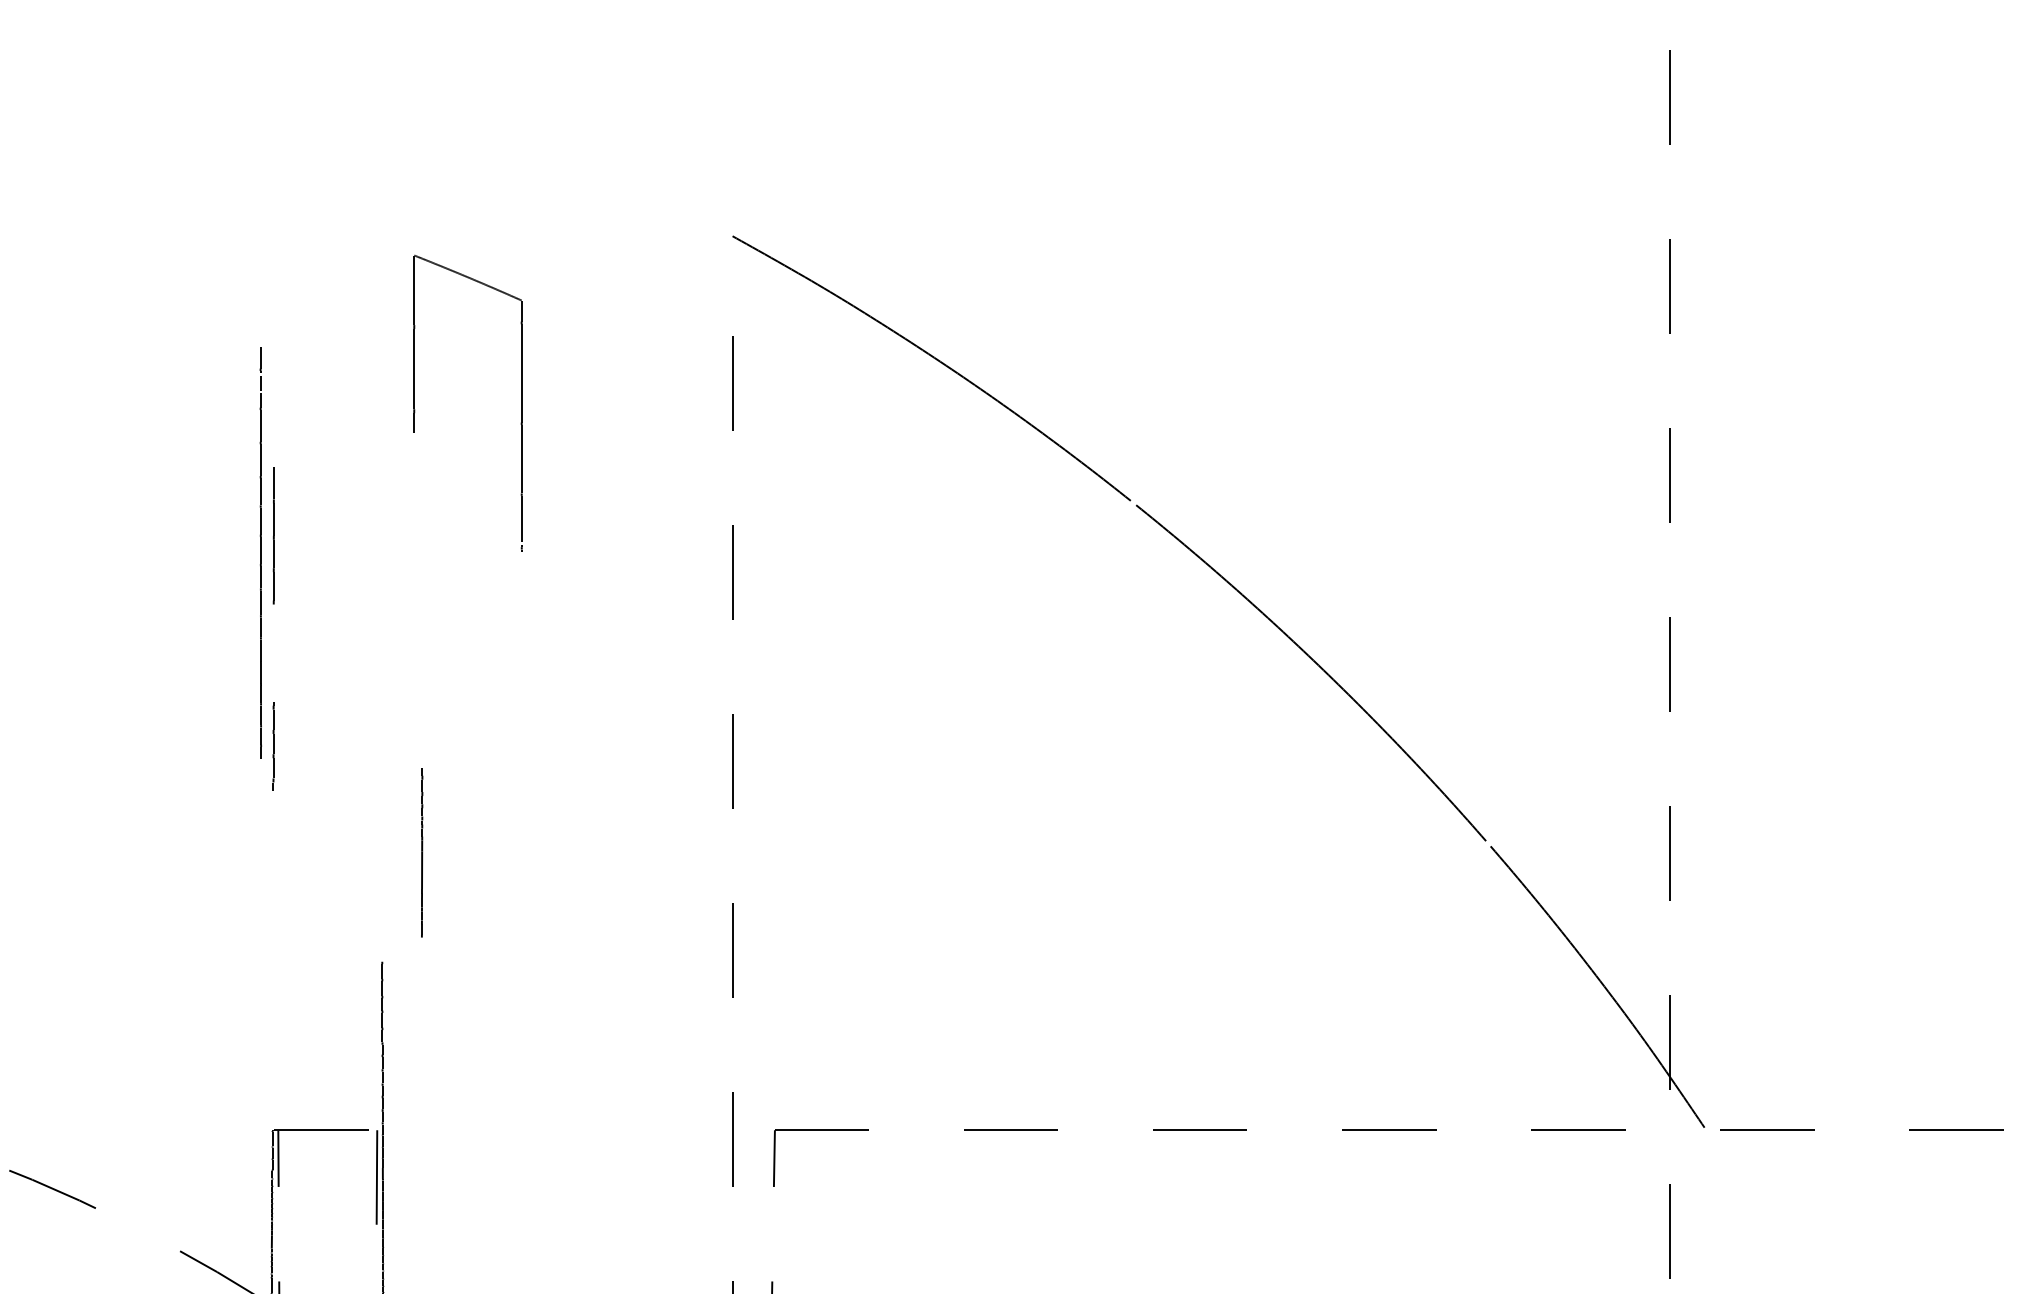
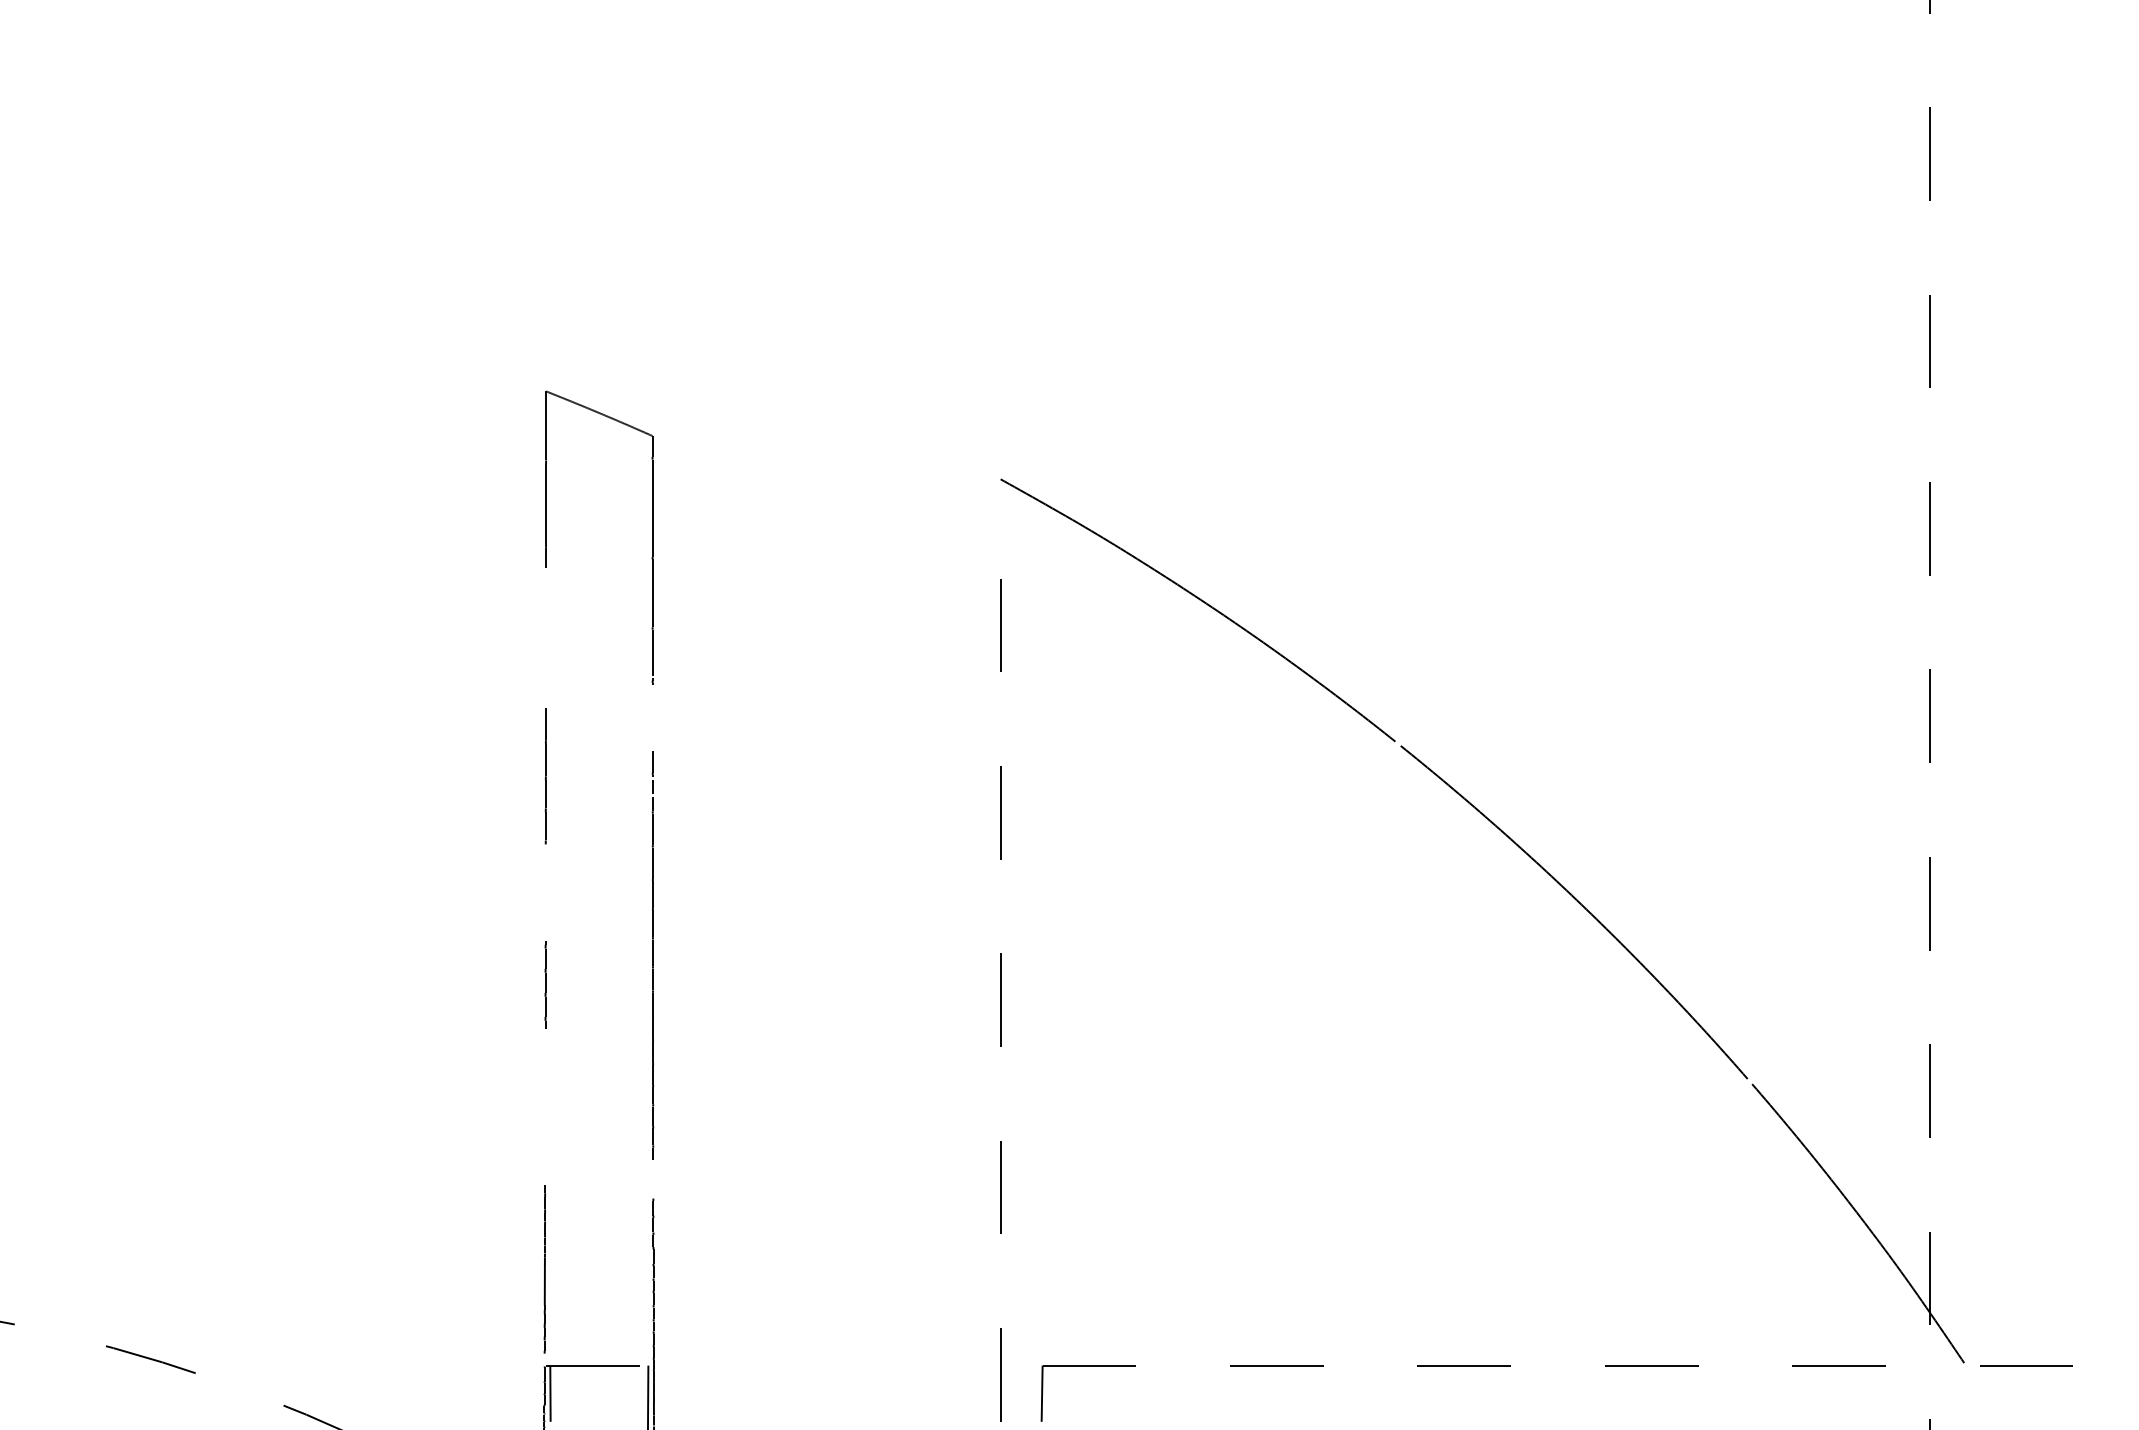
part: (414, 402) -> (546, 537), moved
part: (260, 553) -> (652, 955), moved
line: (421, 852) -> (544, 1269), moved

